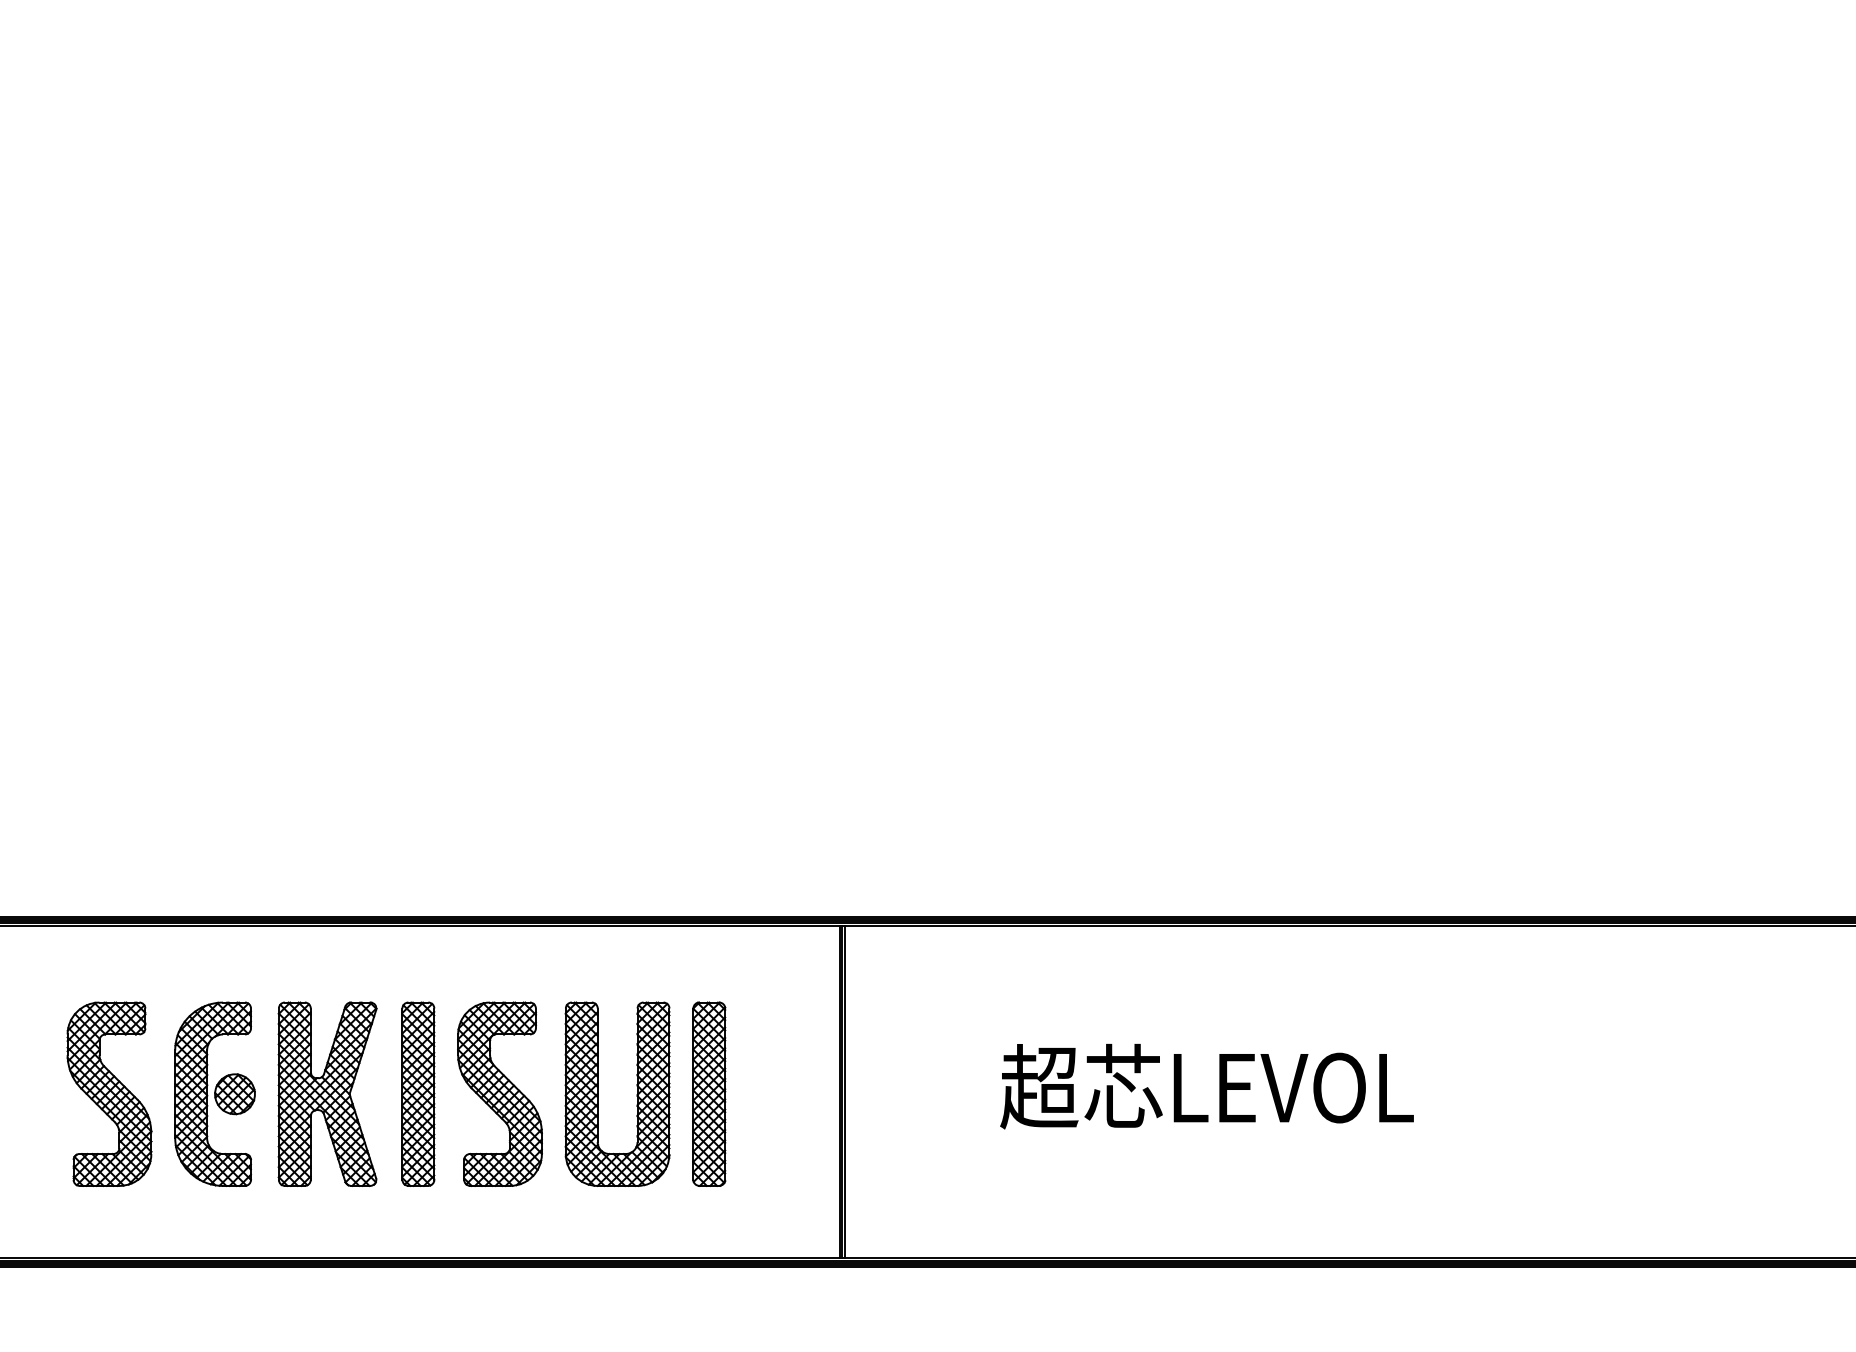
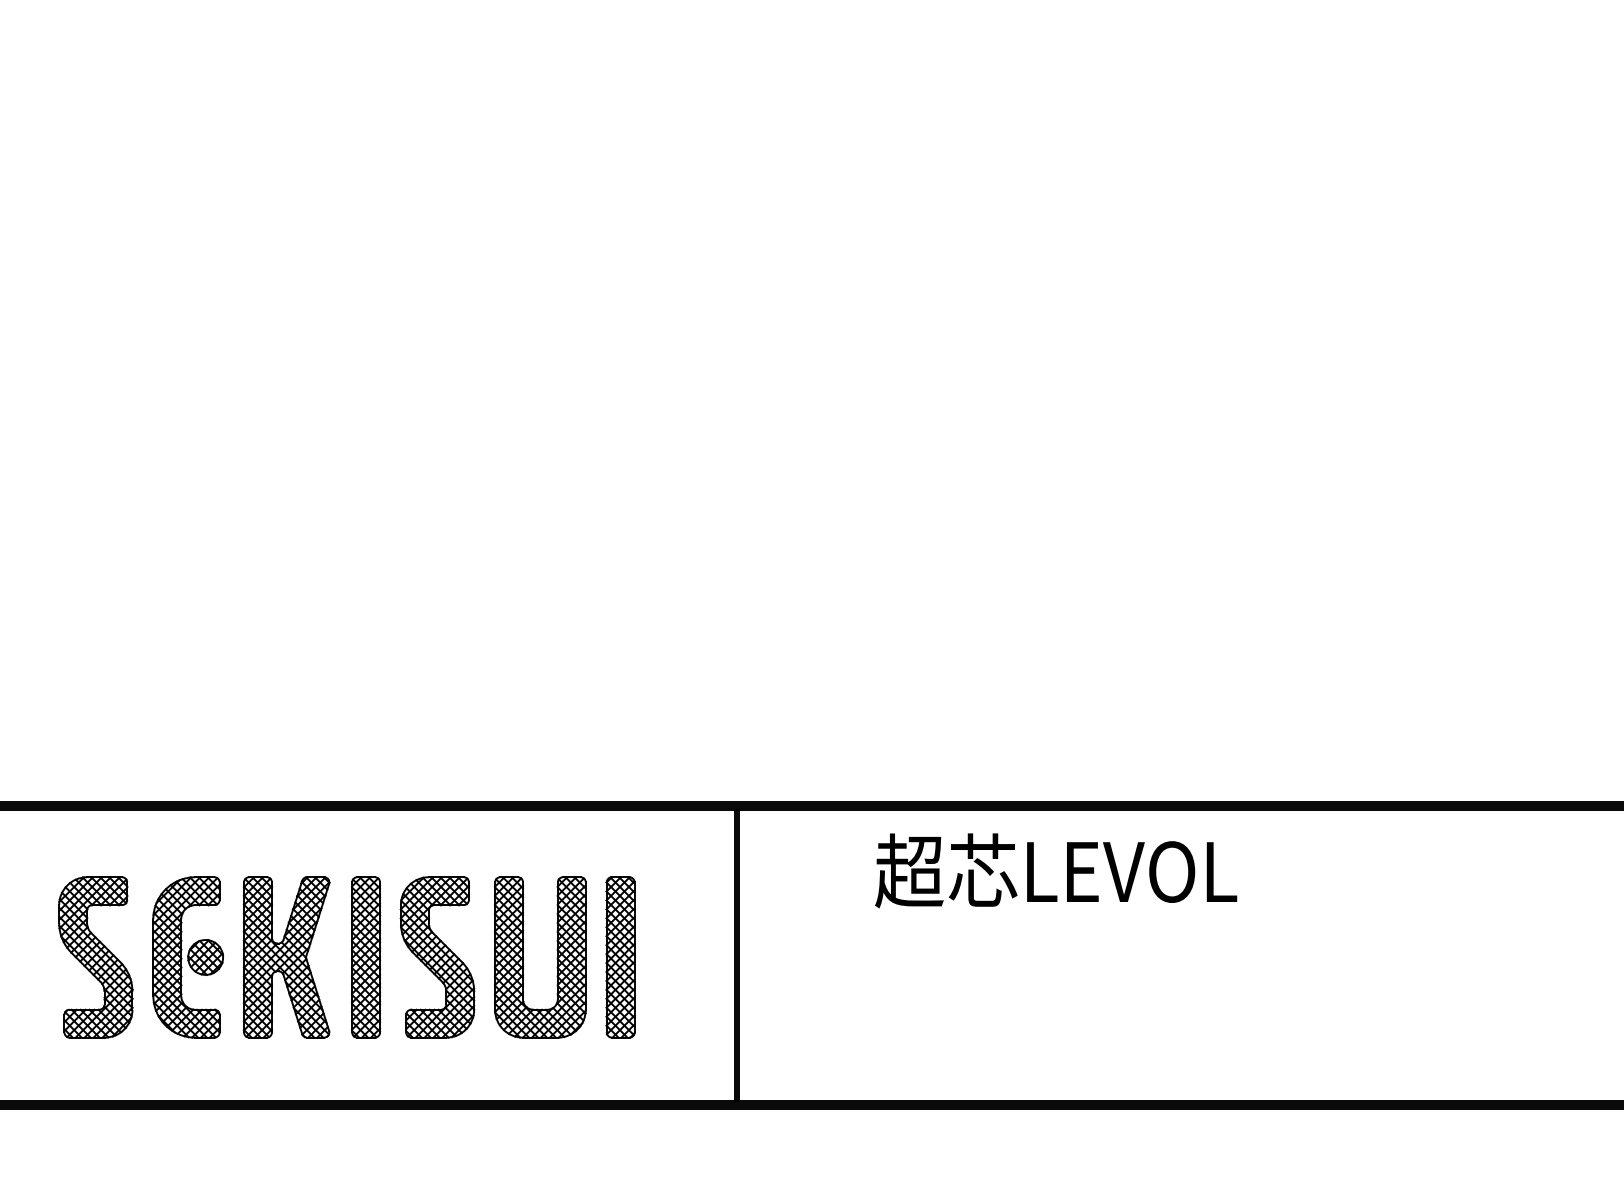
text: (1207, 1086) -> (1056, 870), moved

